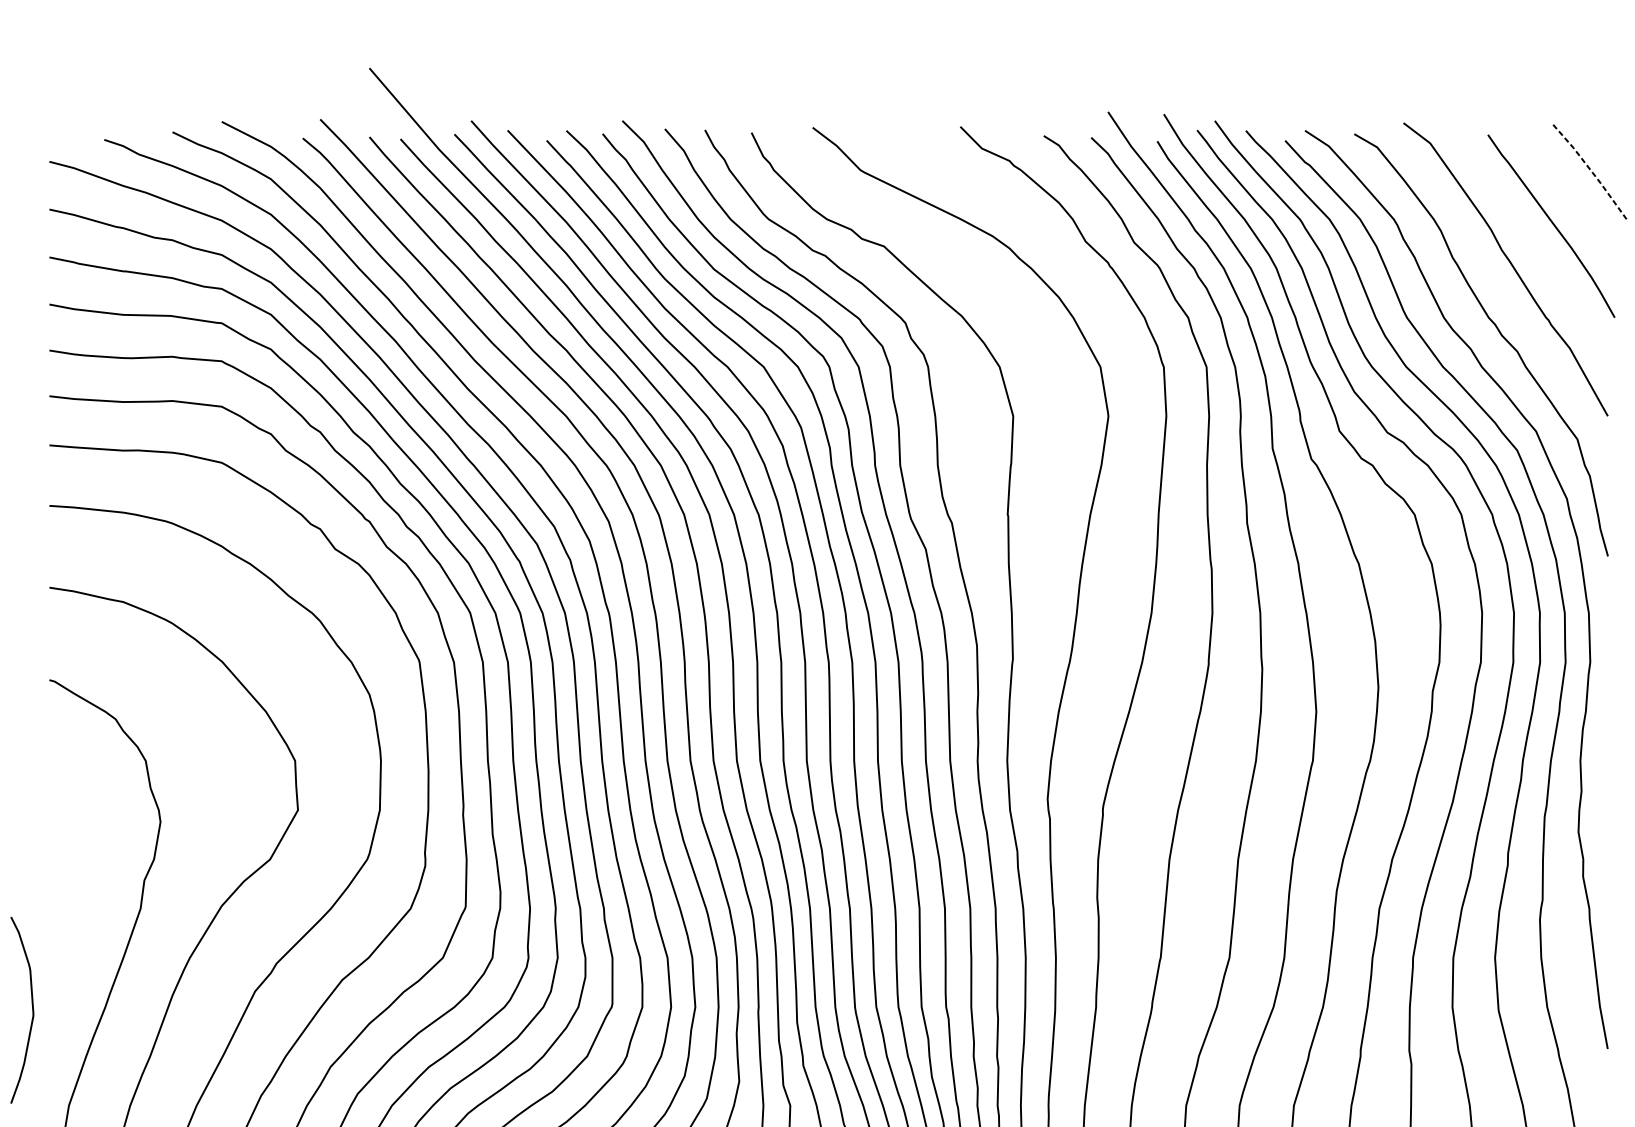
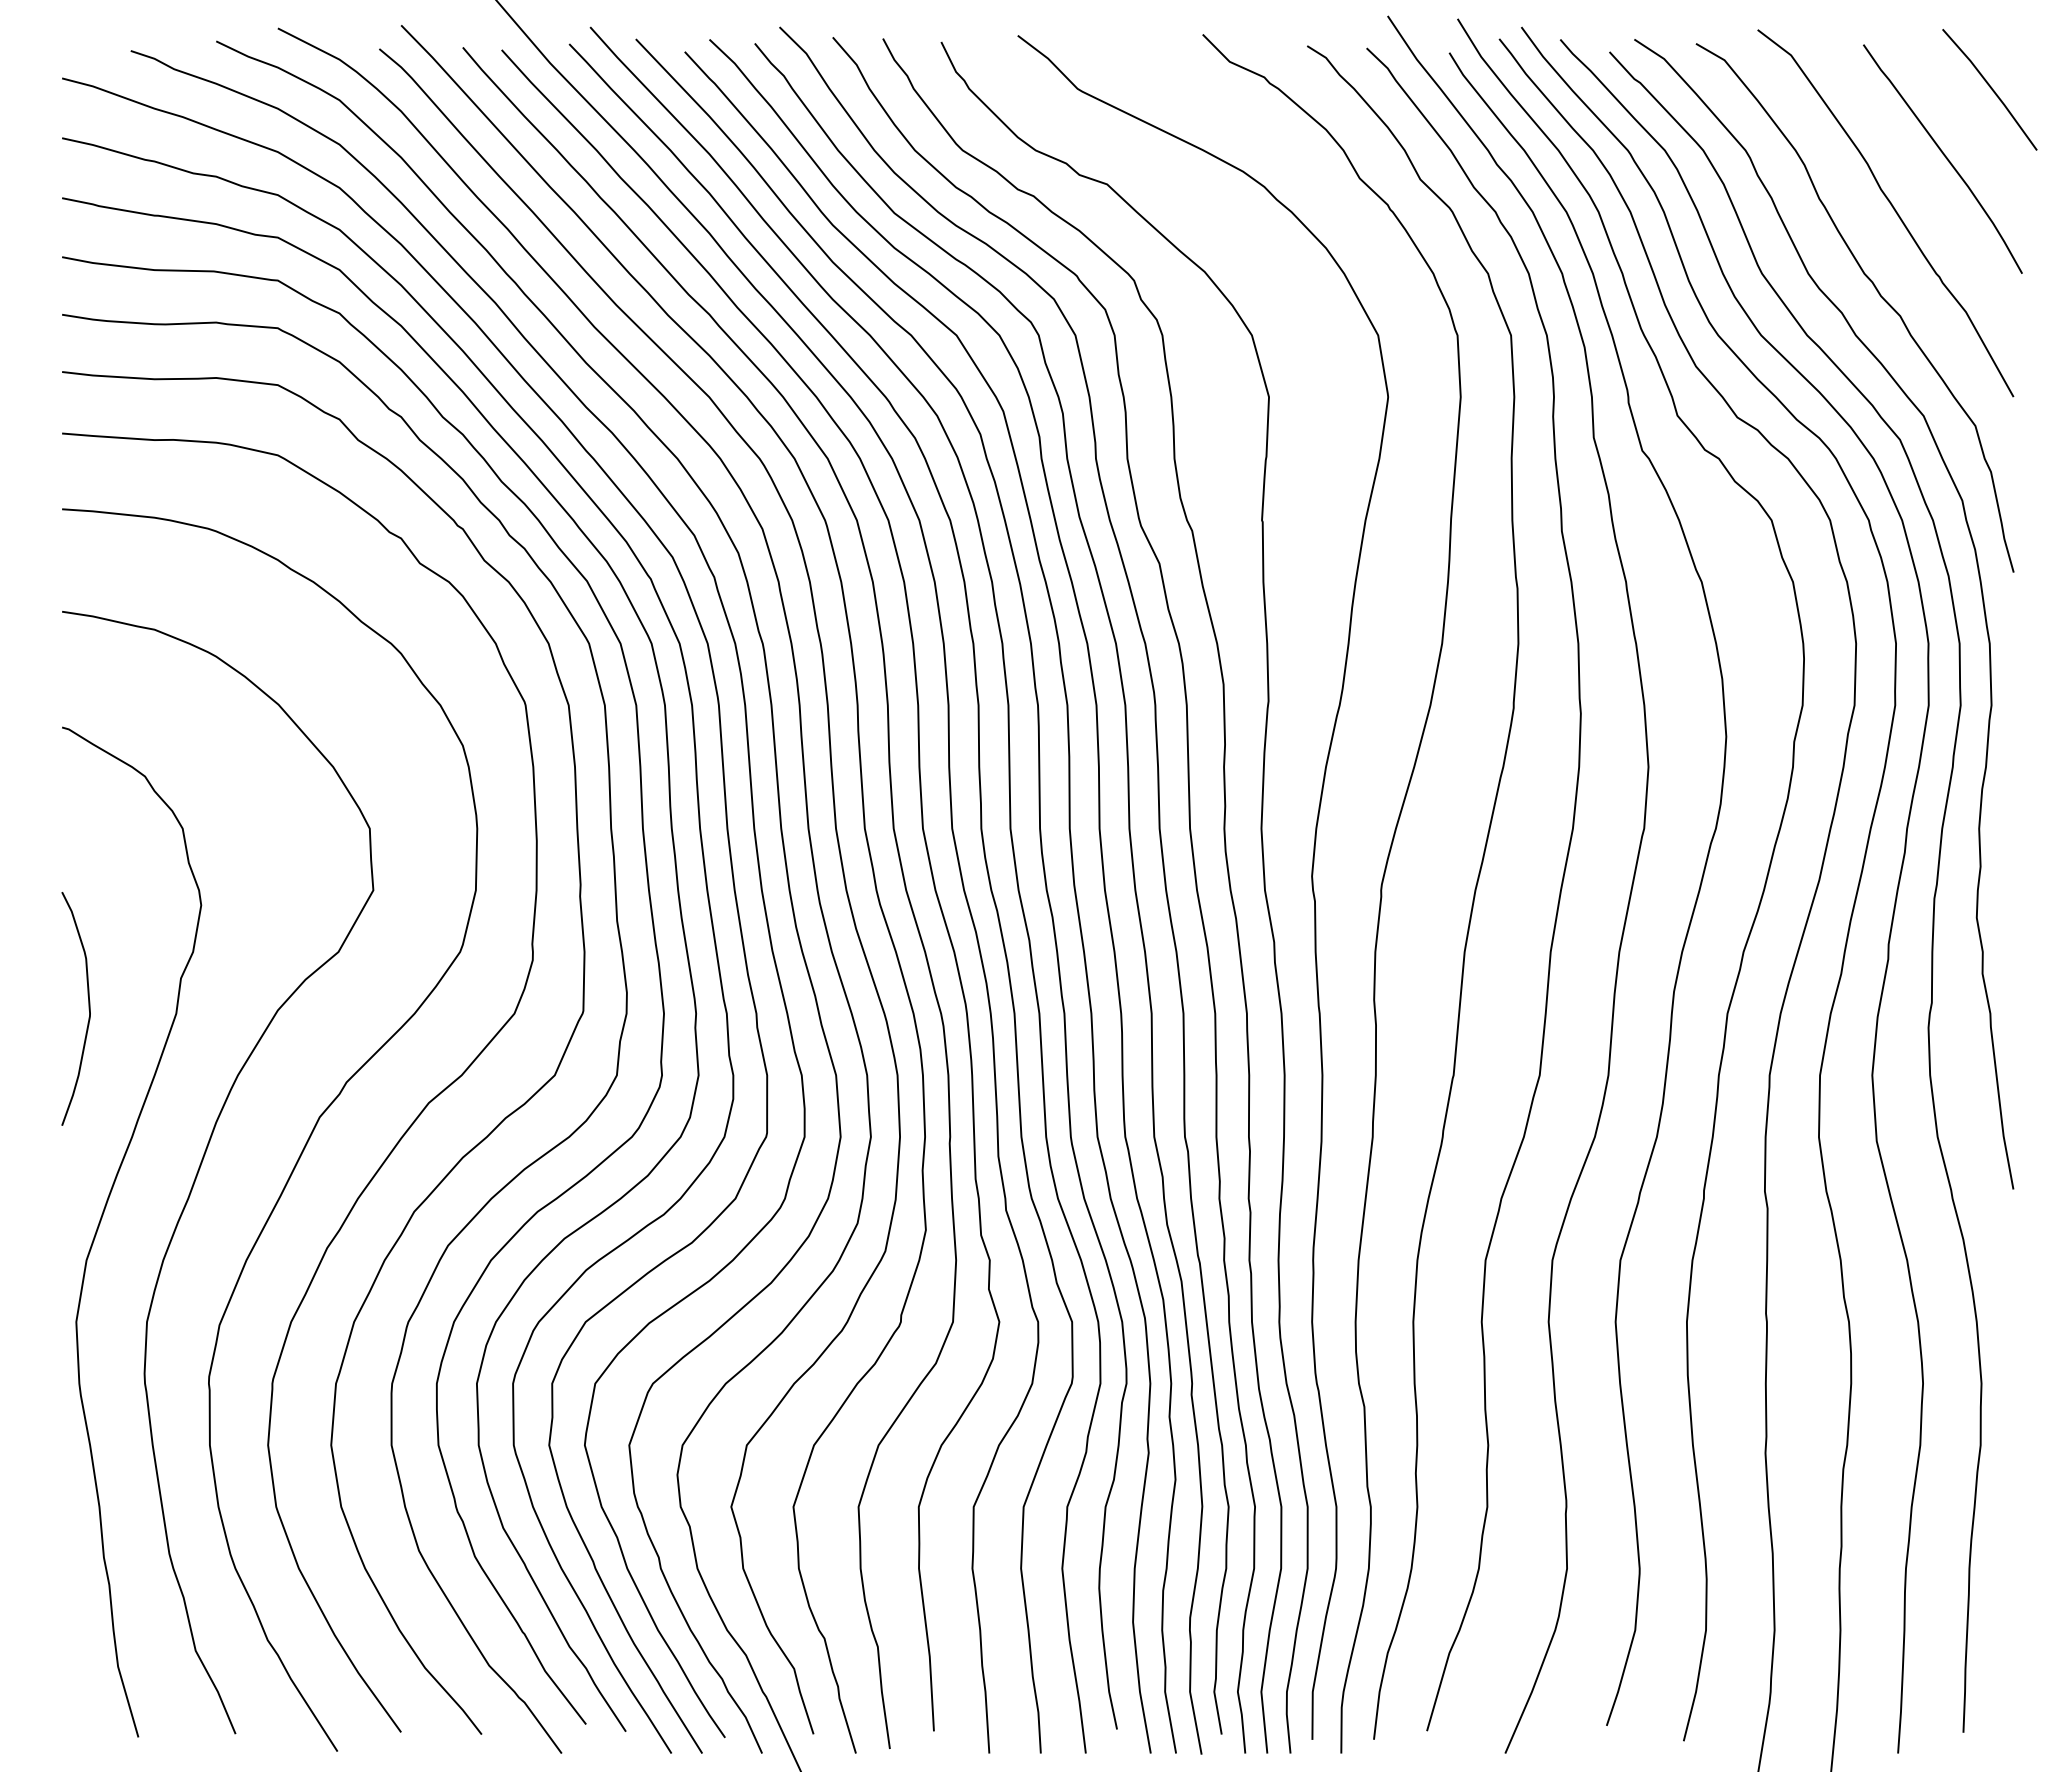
line: (1590, 169) -> (1991, 88), dashed -> solid
curve: (32, 1009) -> (88, 1008), moved

